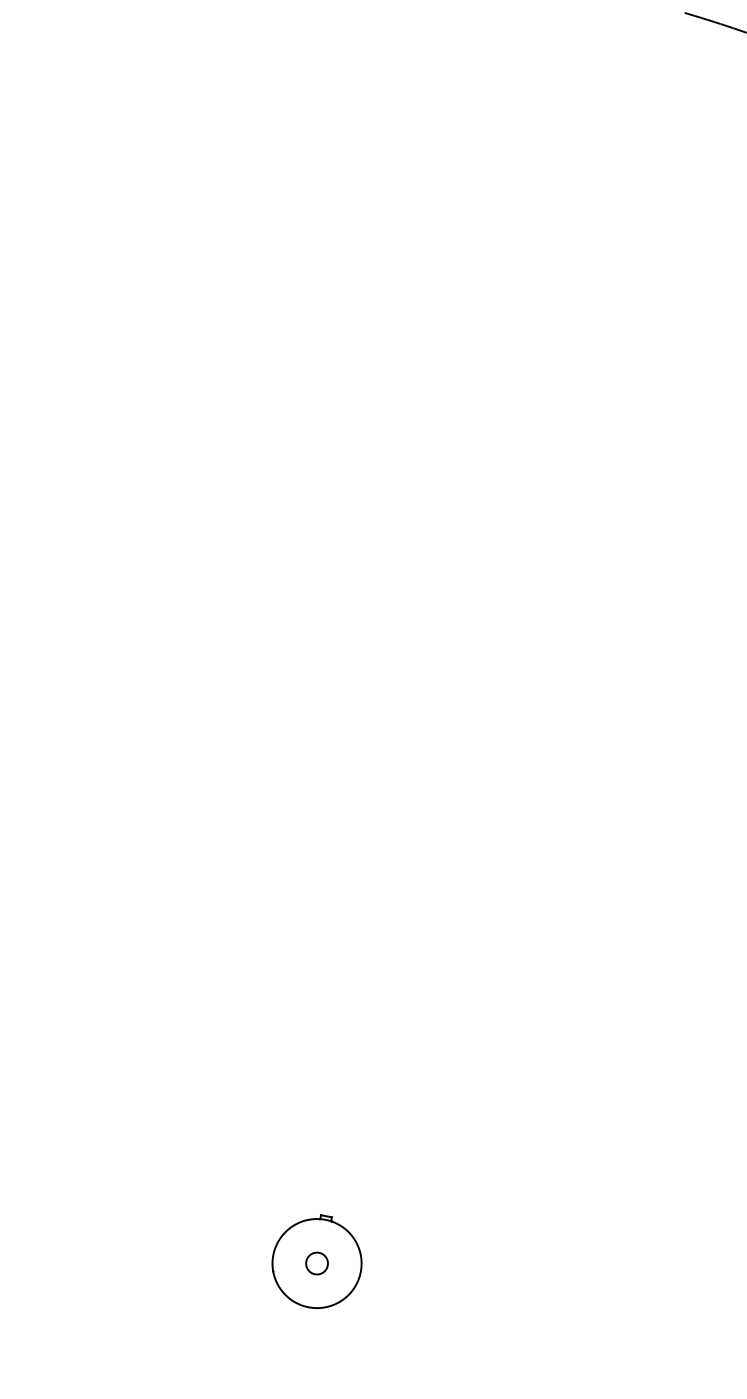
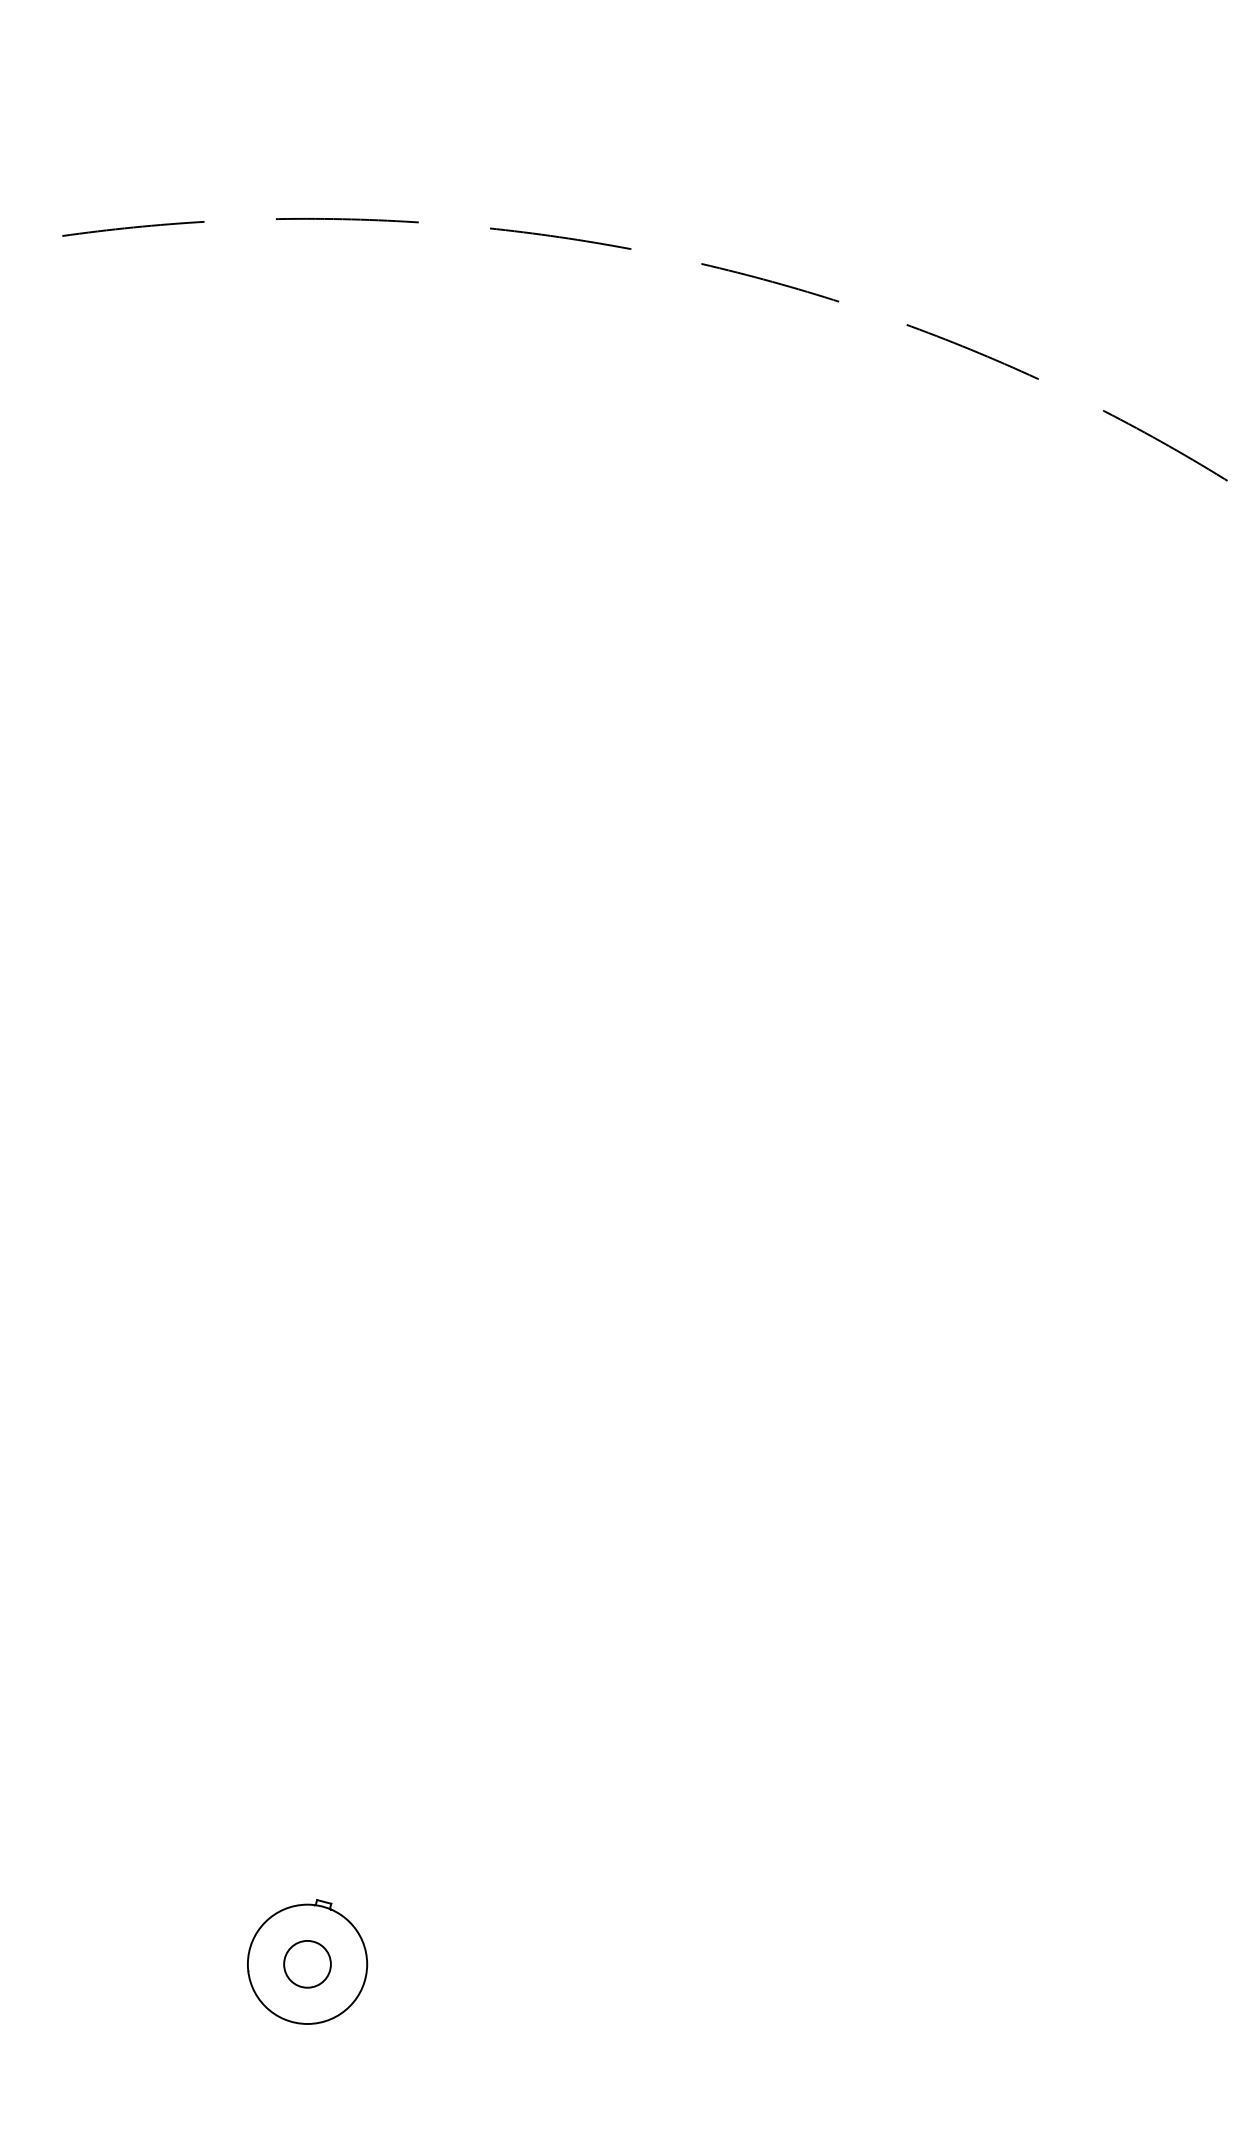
circle: (316, 1262) -> (307, 1963), size x1.6

